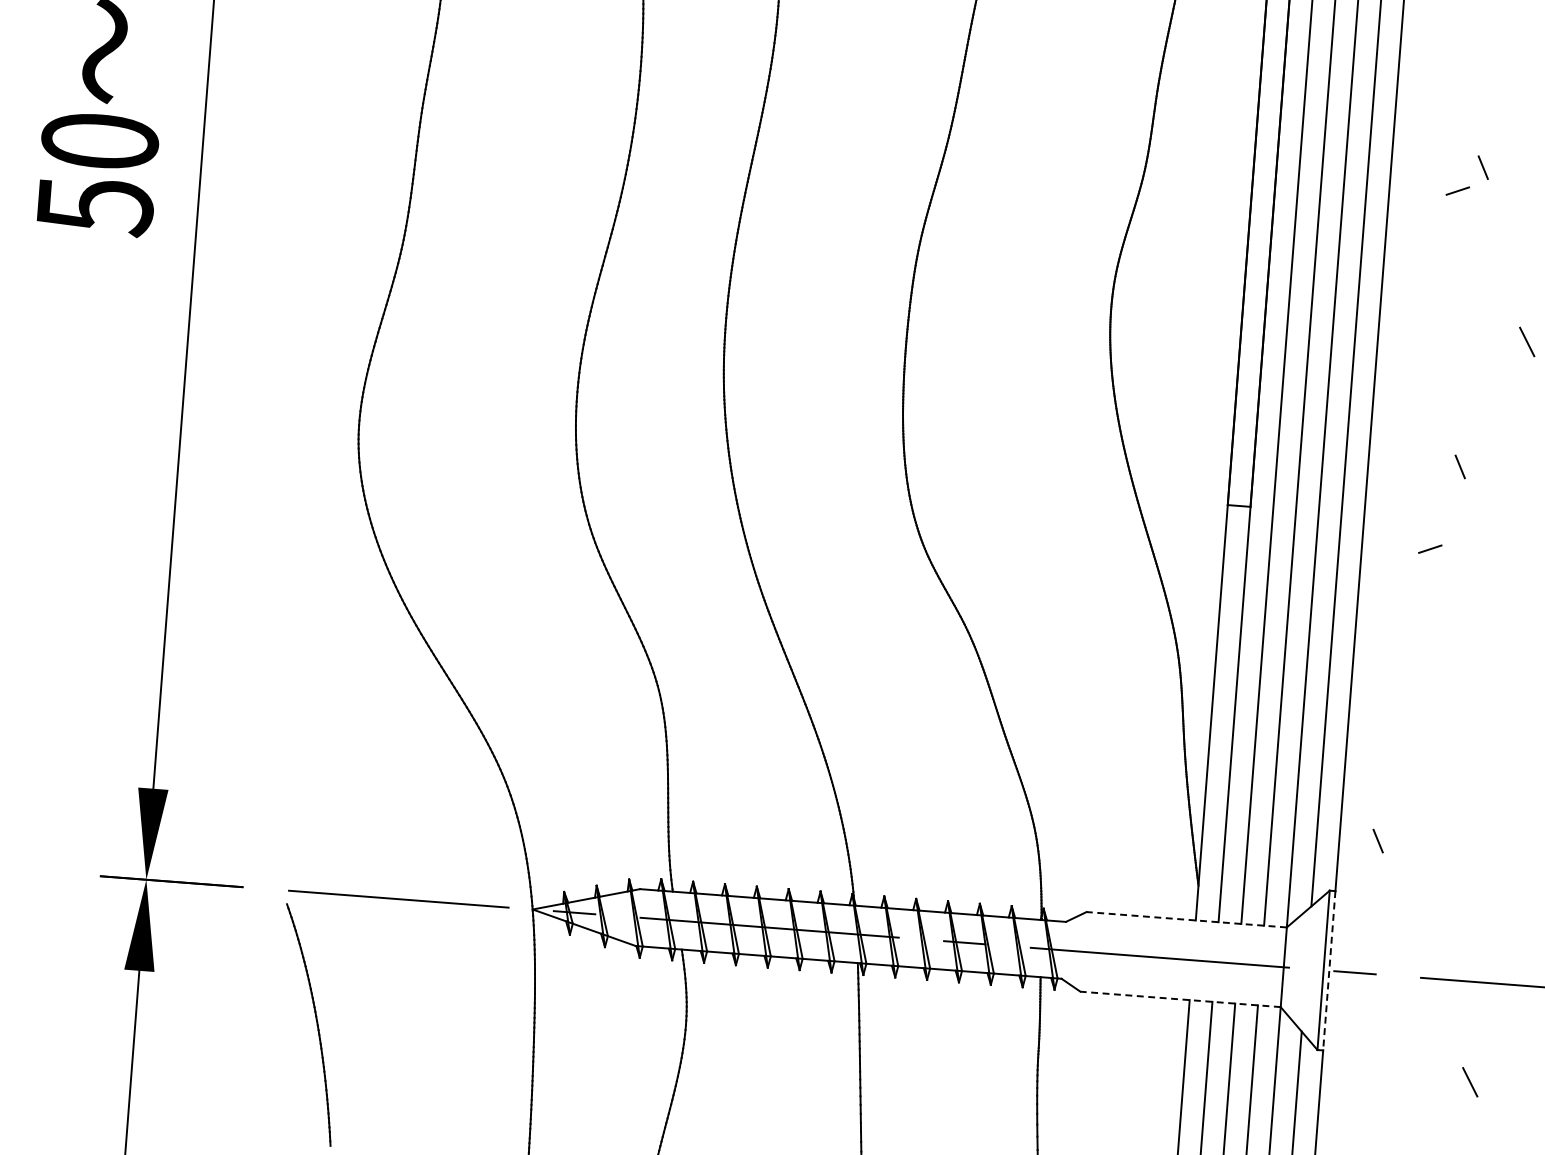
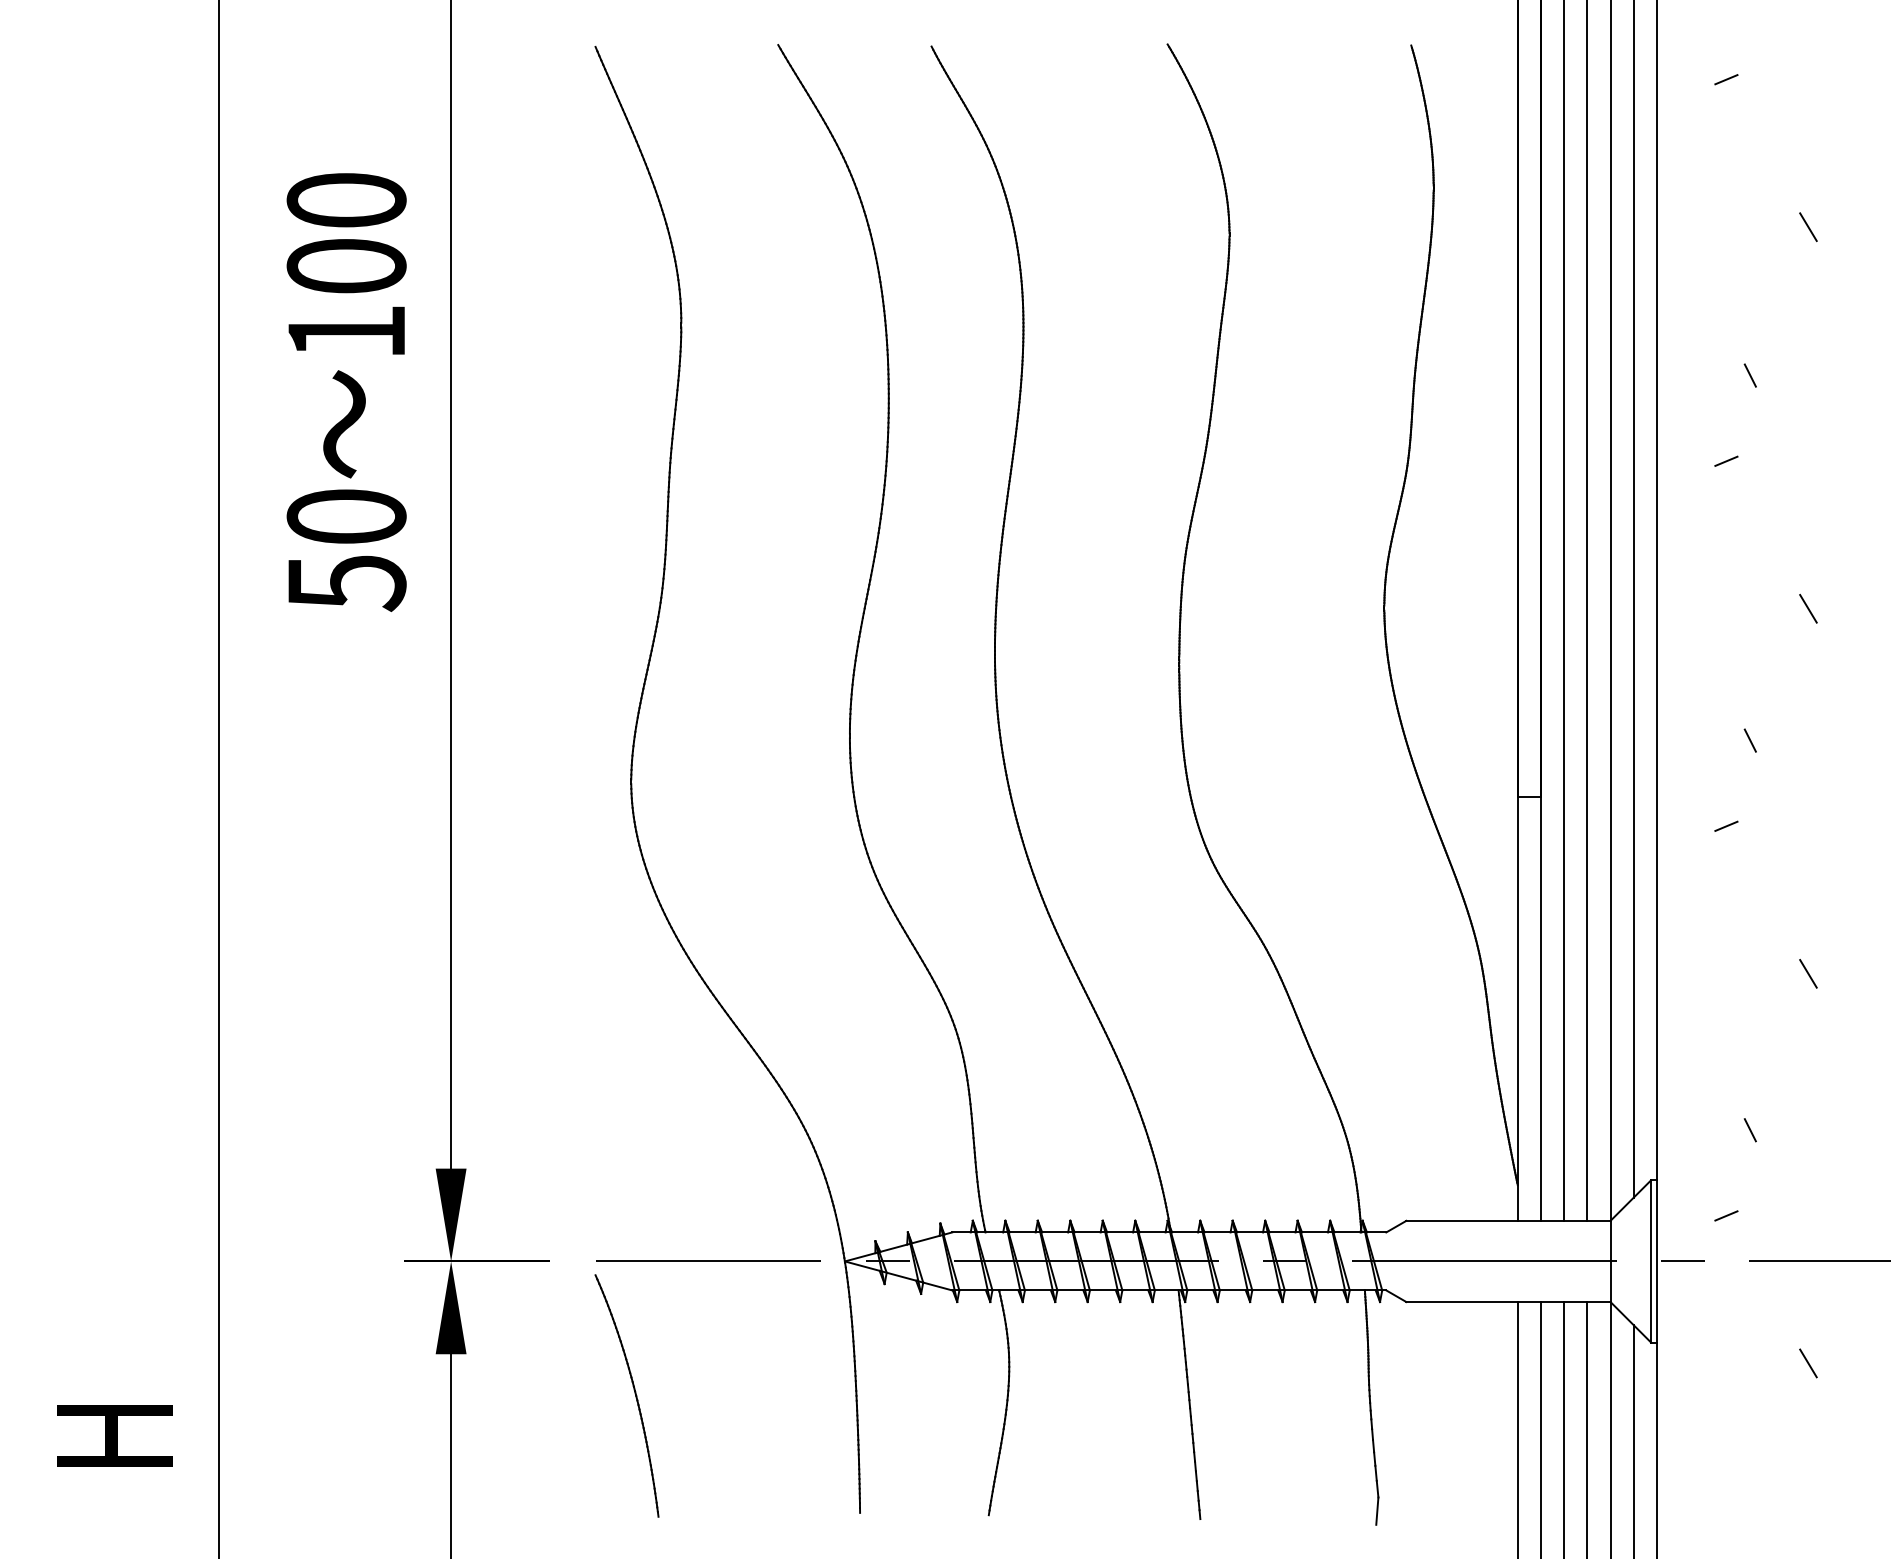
line: (1482, 167) -> (1749, 375), moved
line: (1499, 699) -> (1808, 973), added
line: (1377, 841) -> (1749, 1130), moved
line: (1185, 919) -> (1507, 1220), dashed -> solid
line: (1400, 930) -> (1726, 1215), added
line: (1328, 970) -> (1656, 1261), dashed -> solid
line: (1179, 999) -> (1507, 1302), dashed -> solid

